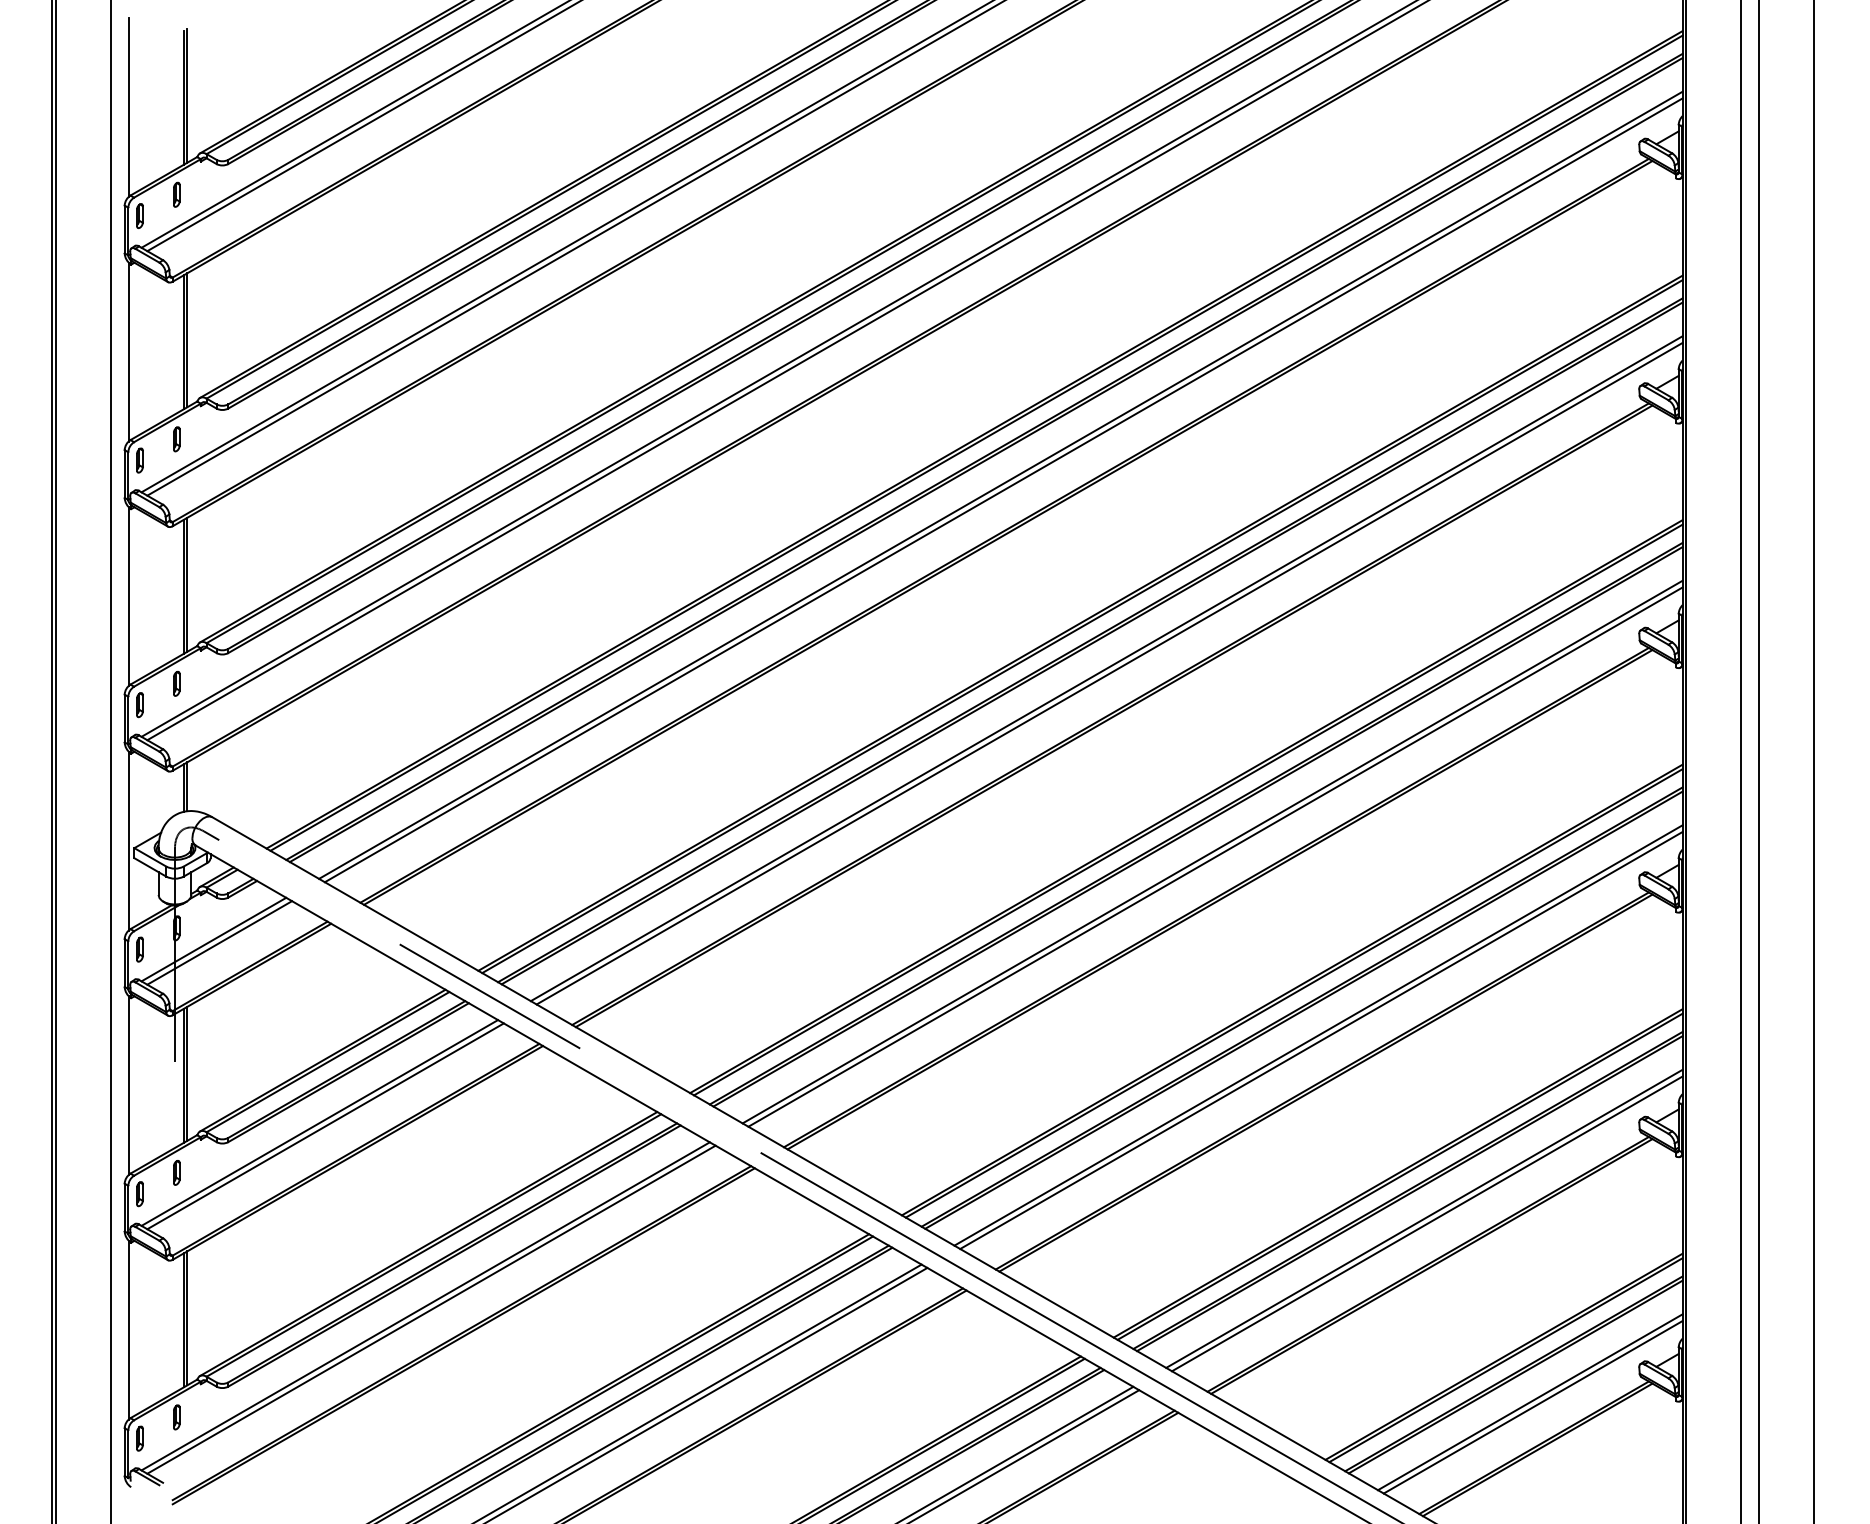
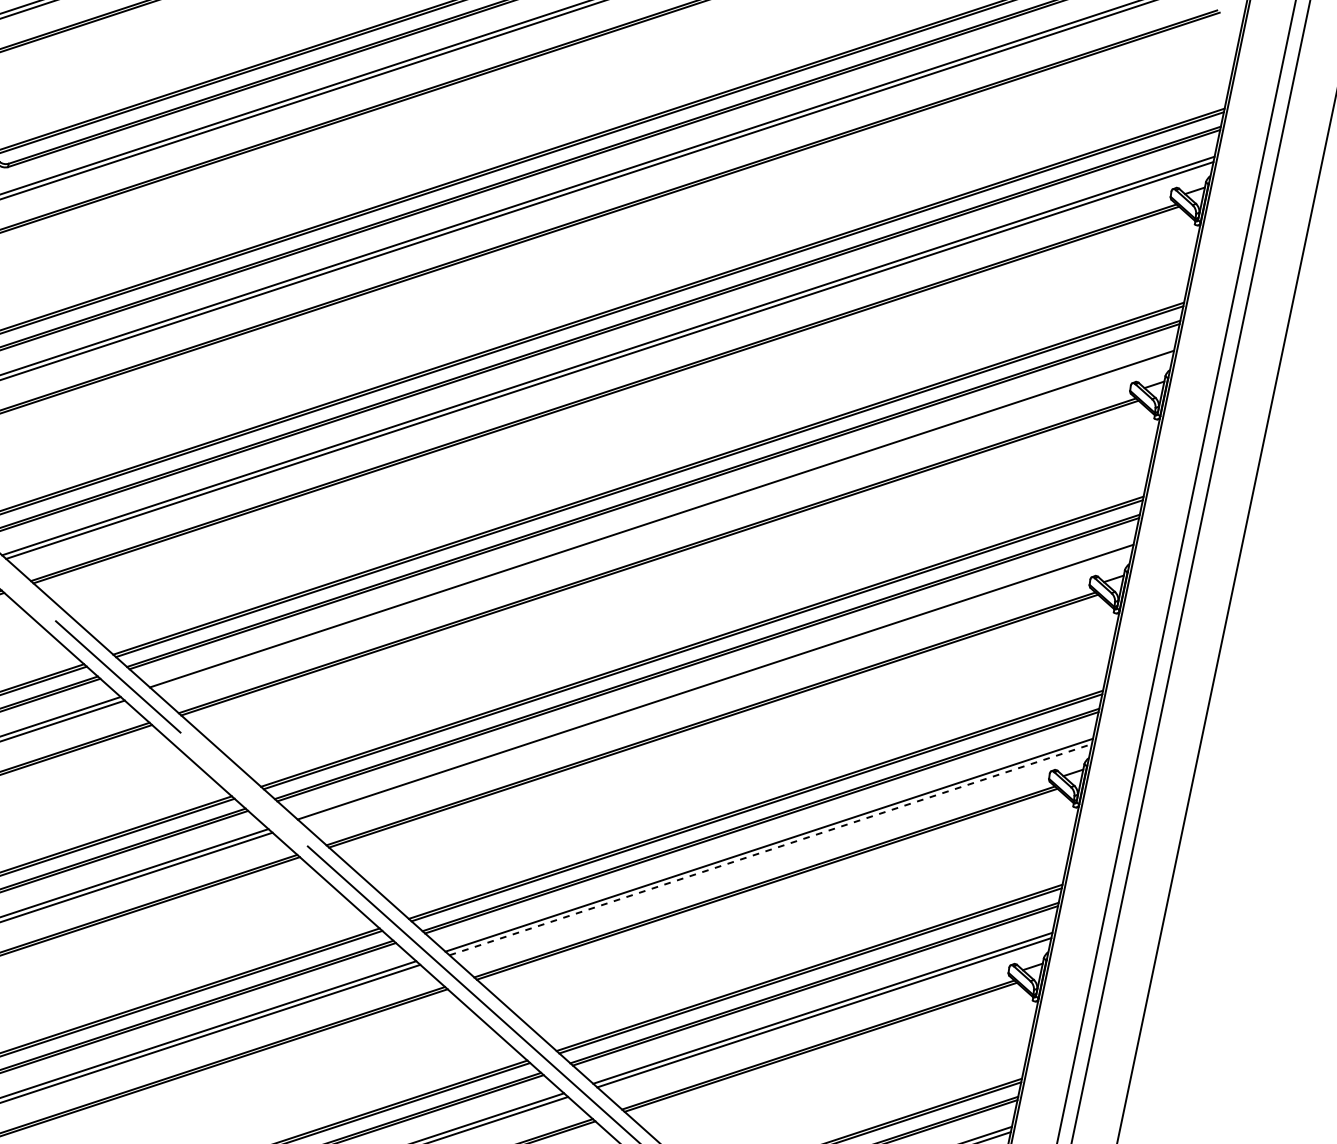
line: (1109, 673) -> (663, 523), removed
line: (1215, 856) -> (717, 686), removed
line: (1321, 1040) -> (770, 849), solid -> dashed

